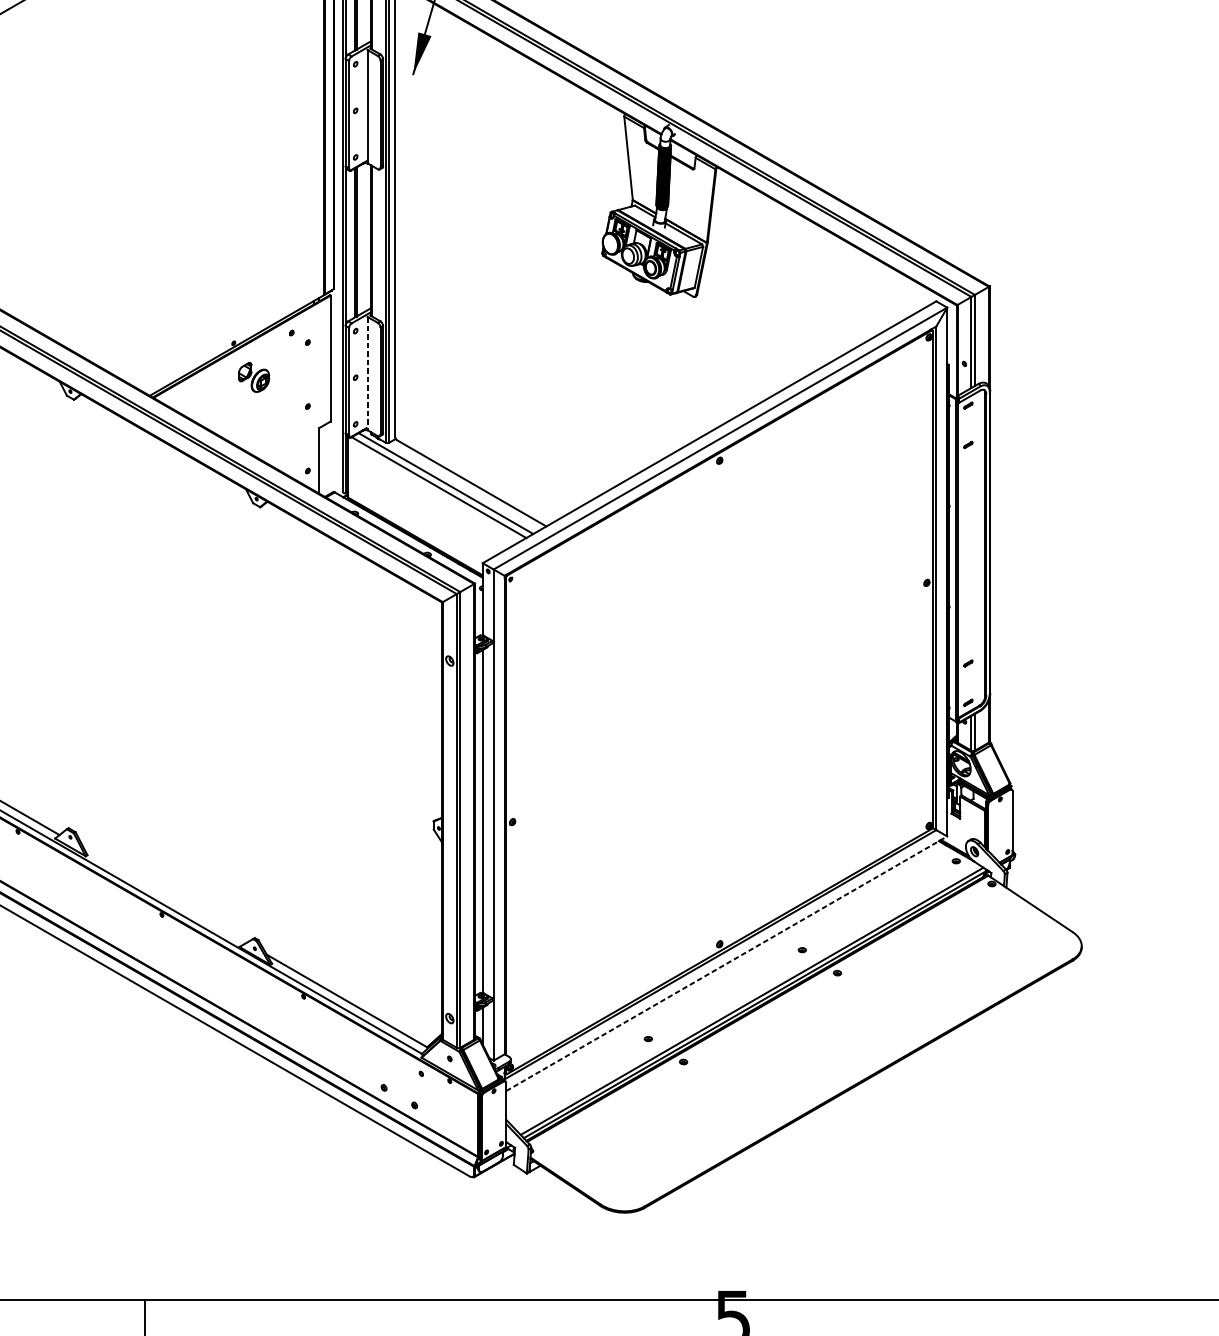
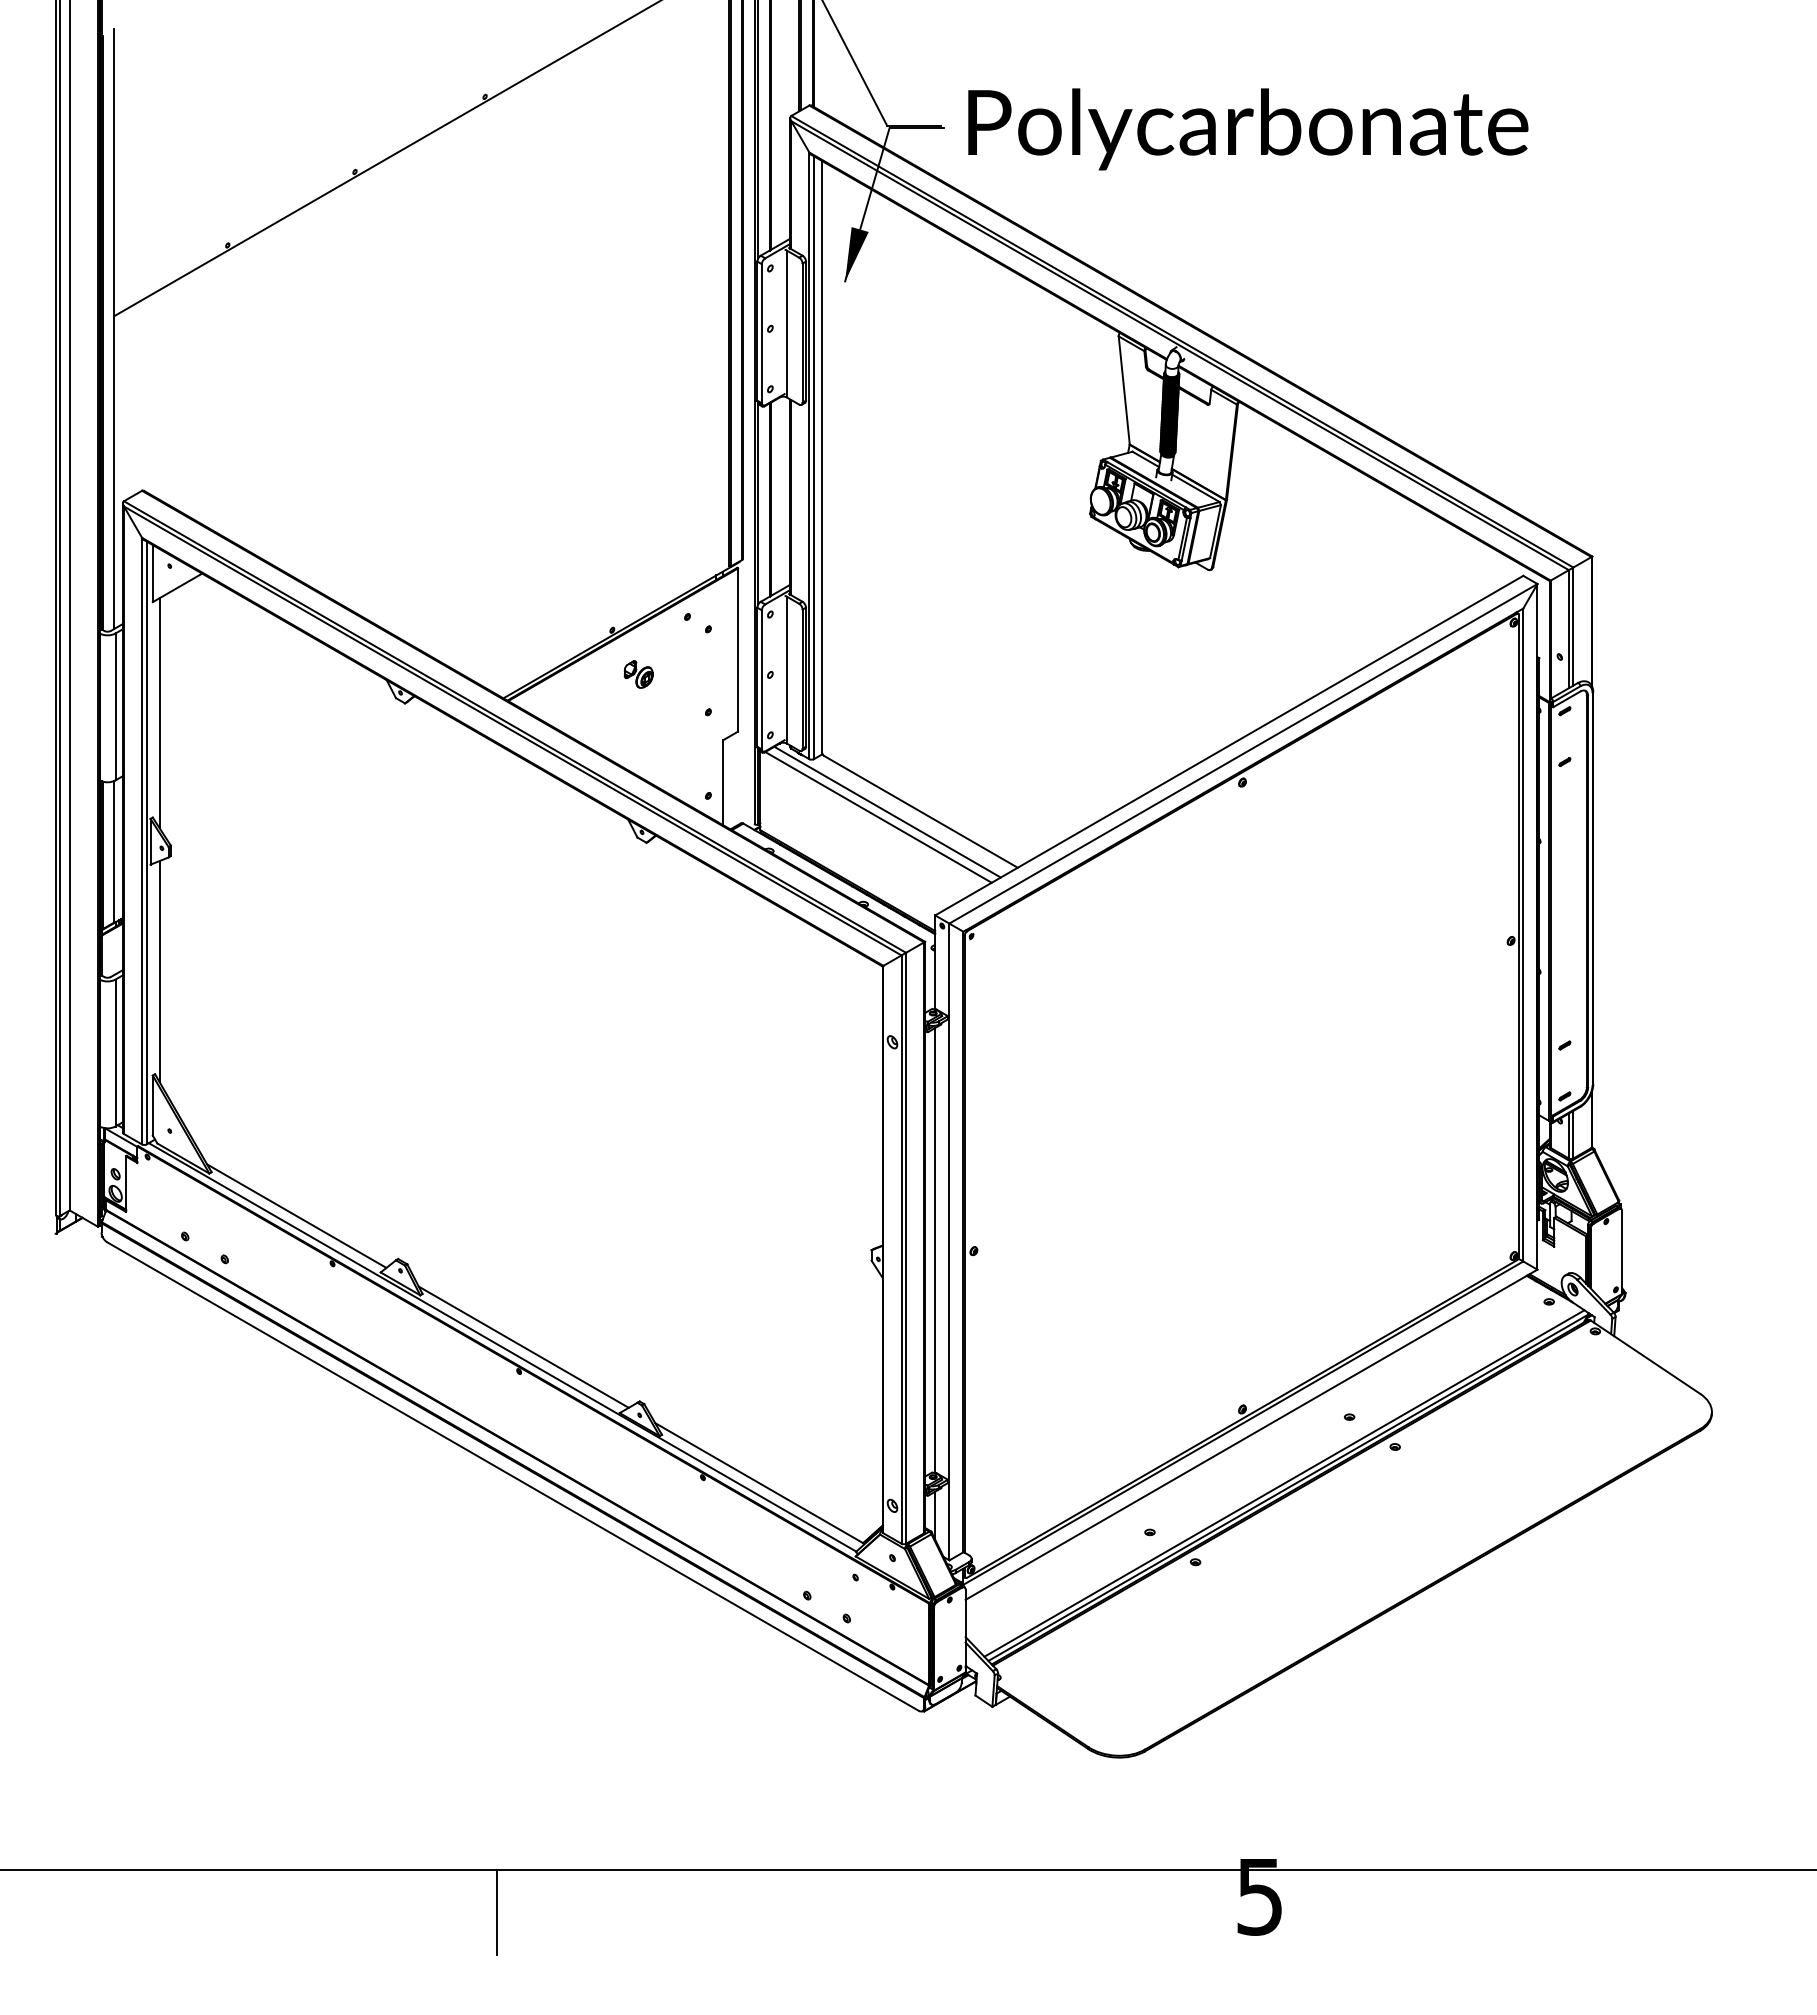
line: (368, 374) -> (786, 670), dashed -> solid
part: (253, 377) -> (638, 674), size x0.71
line: (165, 895) -> (523, 1346), added
line: (726, 963) -> (1251, 1434), dashed -> solid

